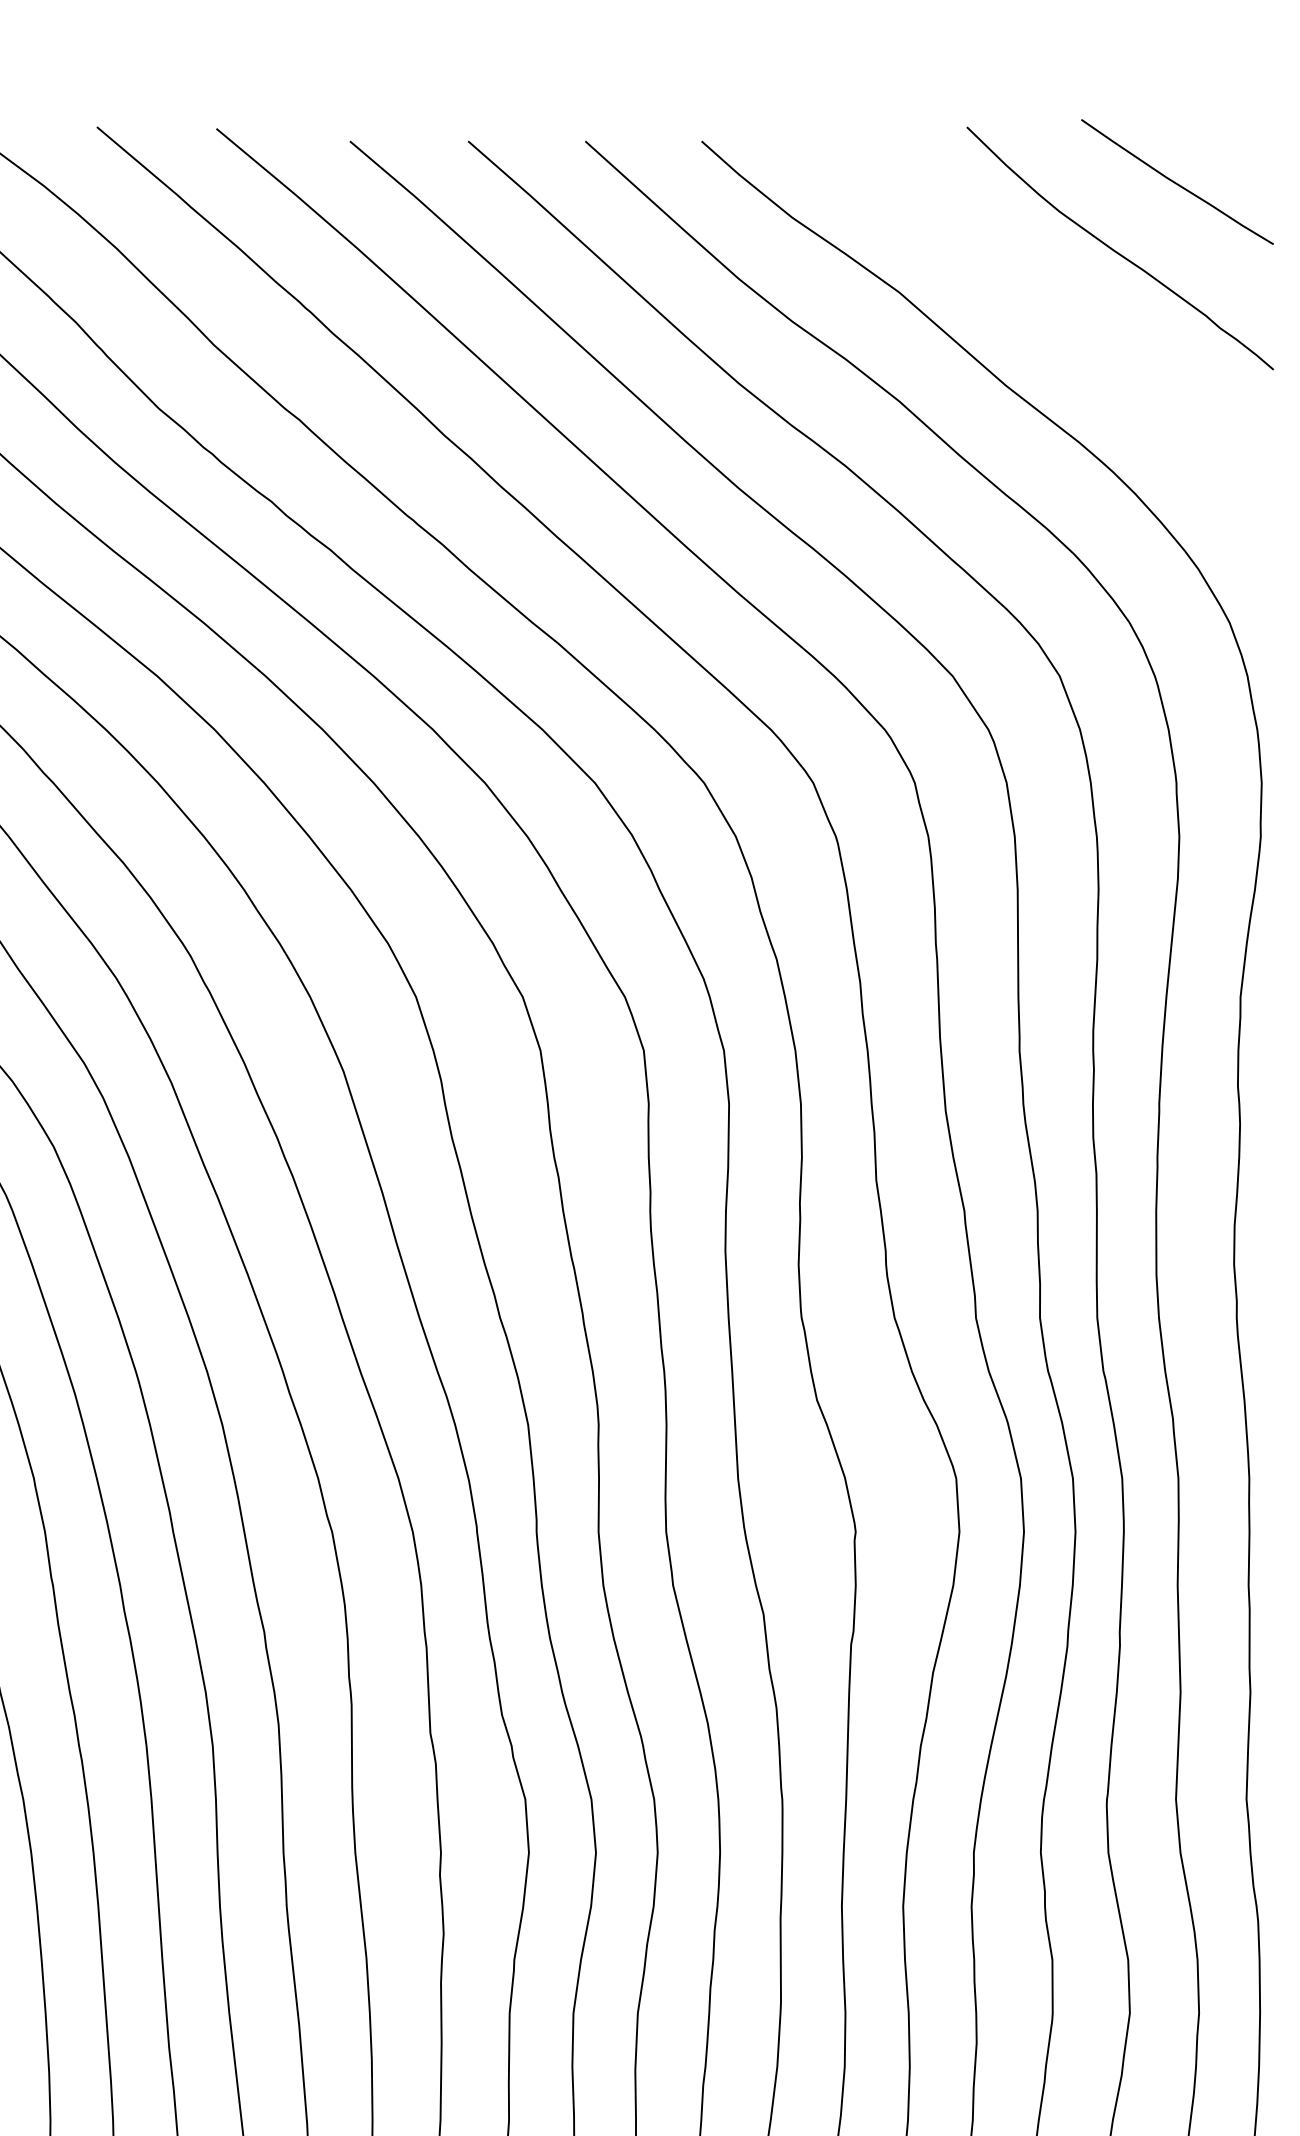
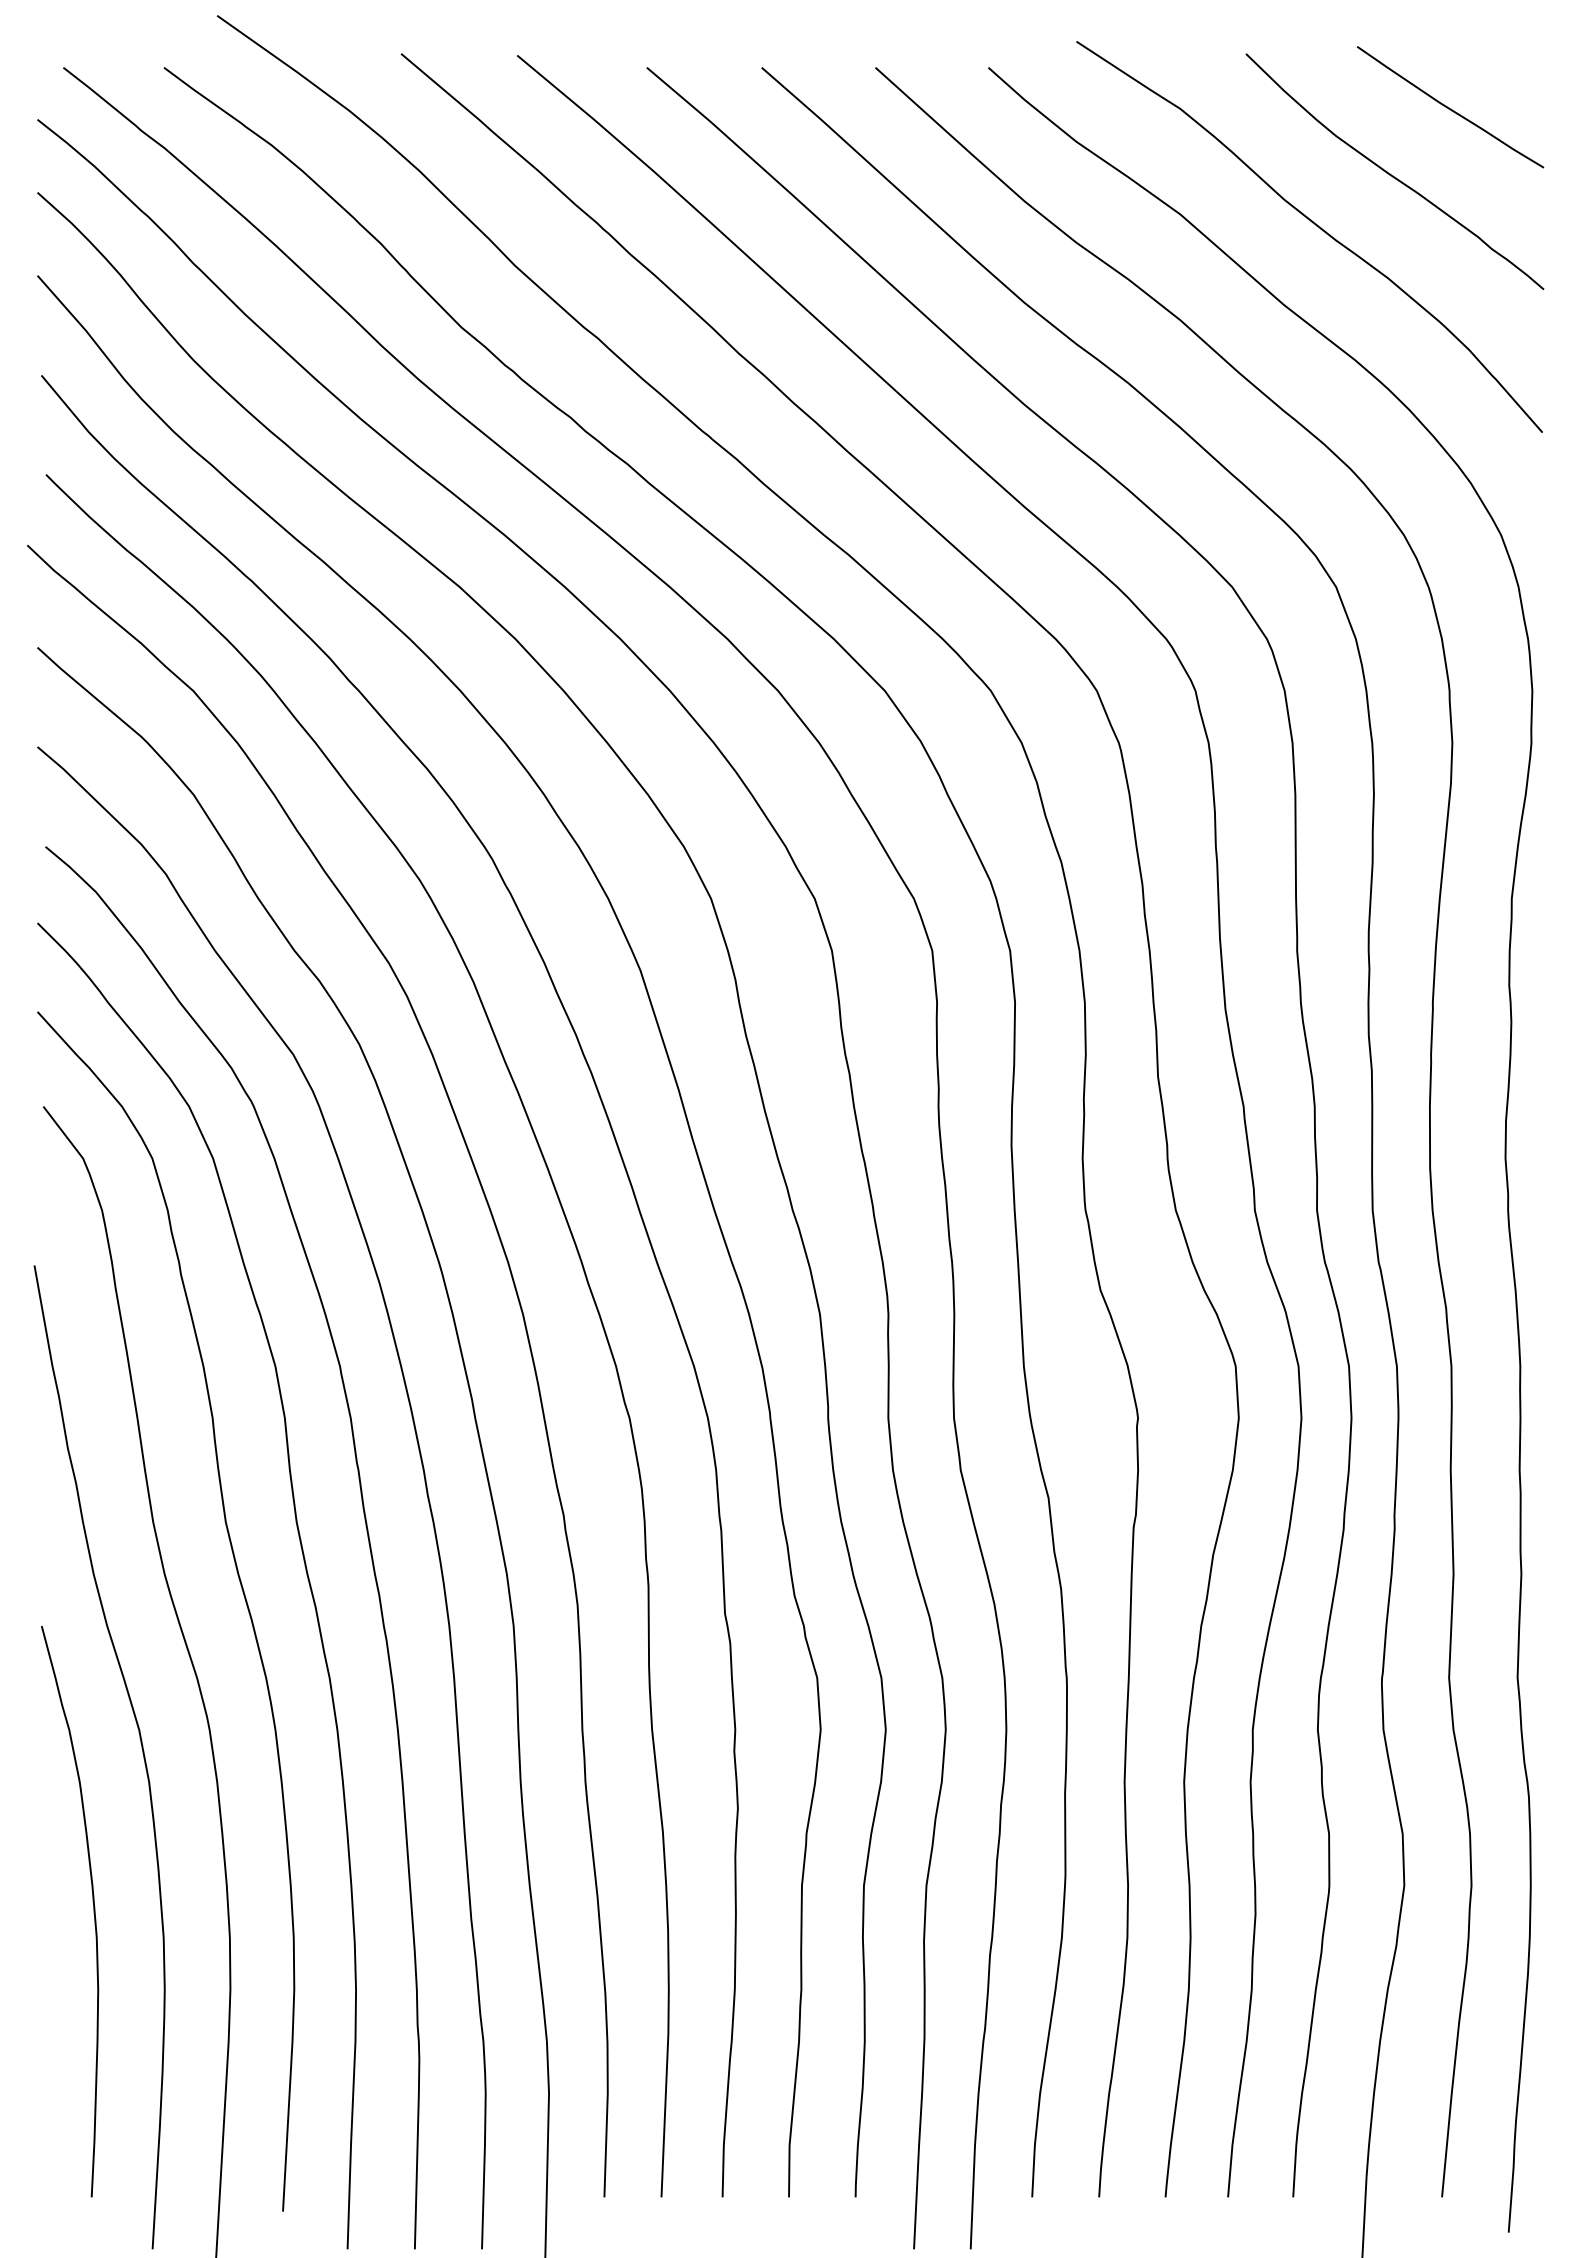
curve: (1040, 305) -> (1317, 227), added

